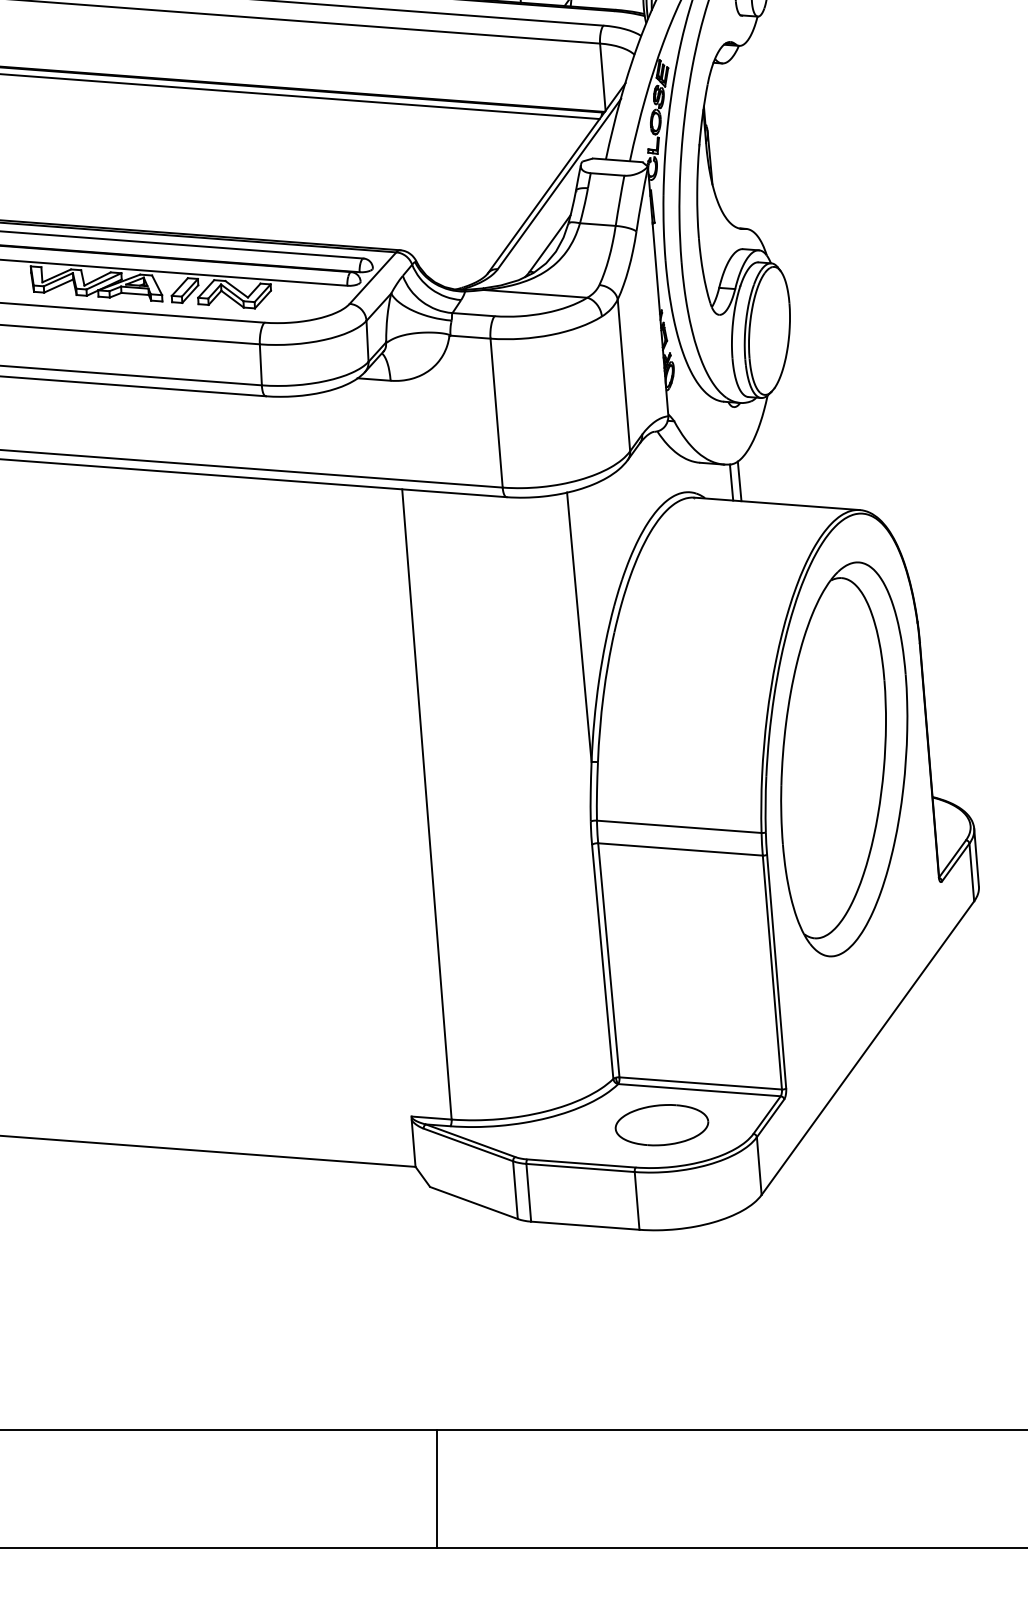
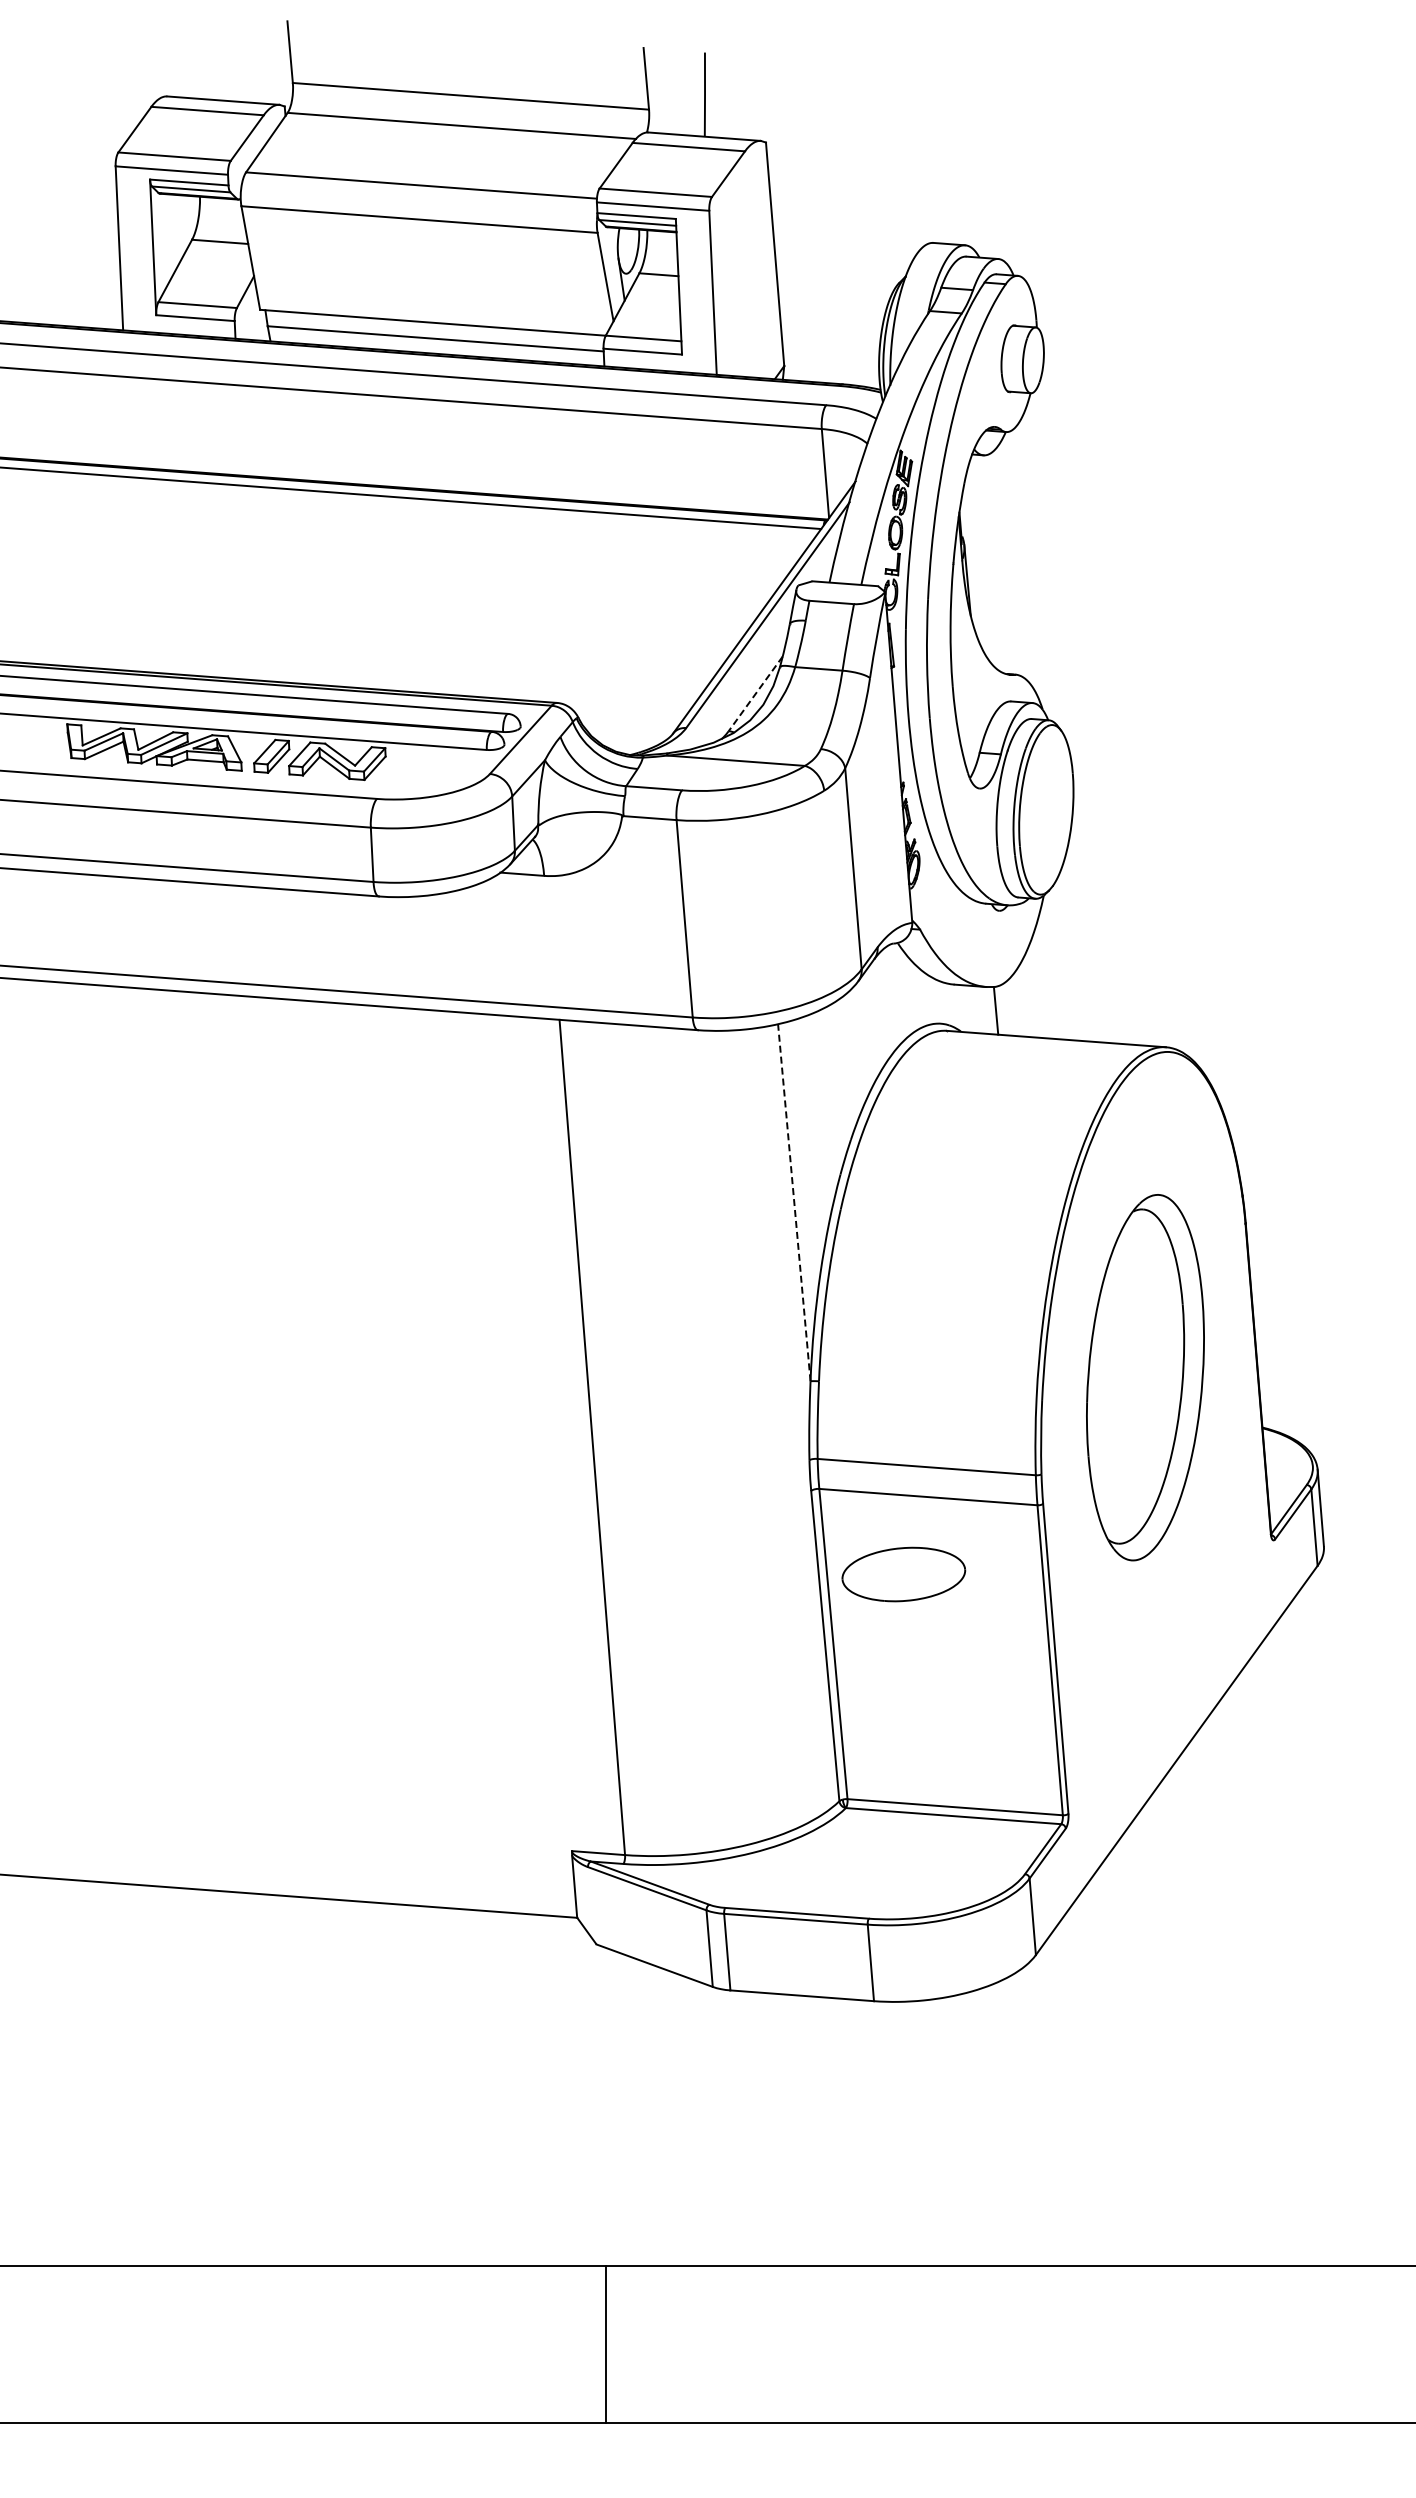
line: (550, 243) -> (755, 694), solid -> dashed
line: (739, 481) -> (1006, 1009), removed
line: (579, 627) -> (794, 1202), solid -> dashed
part: (844, 759) -> (1145, 1377), size x0.7
part: (661, 1125) -> (903, 1574), moved

